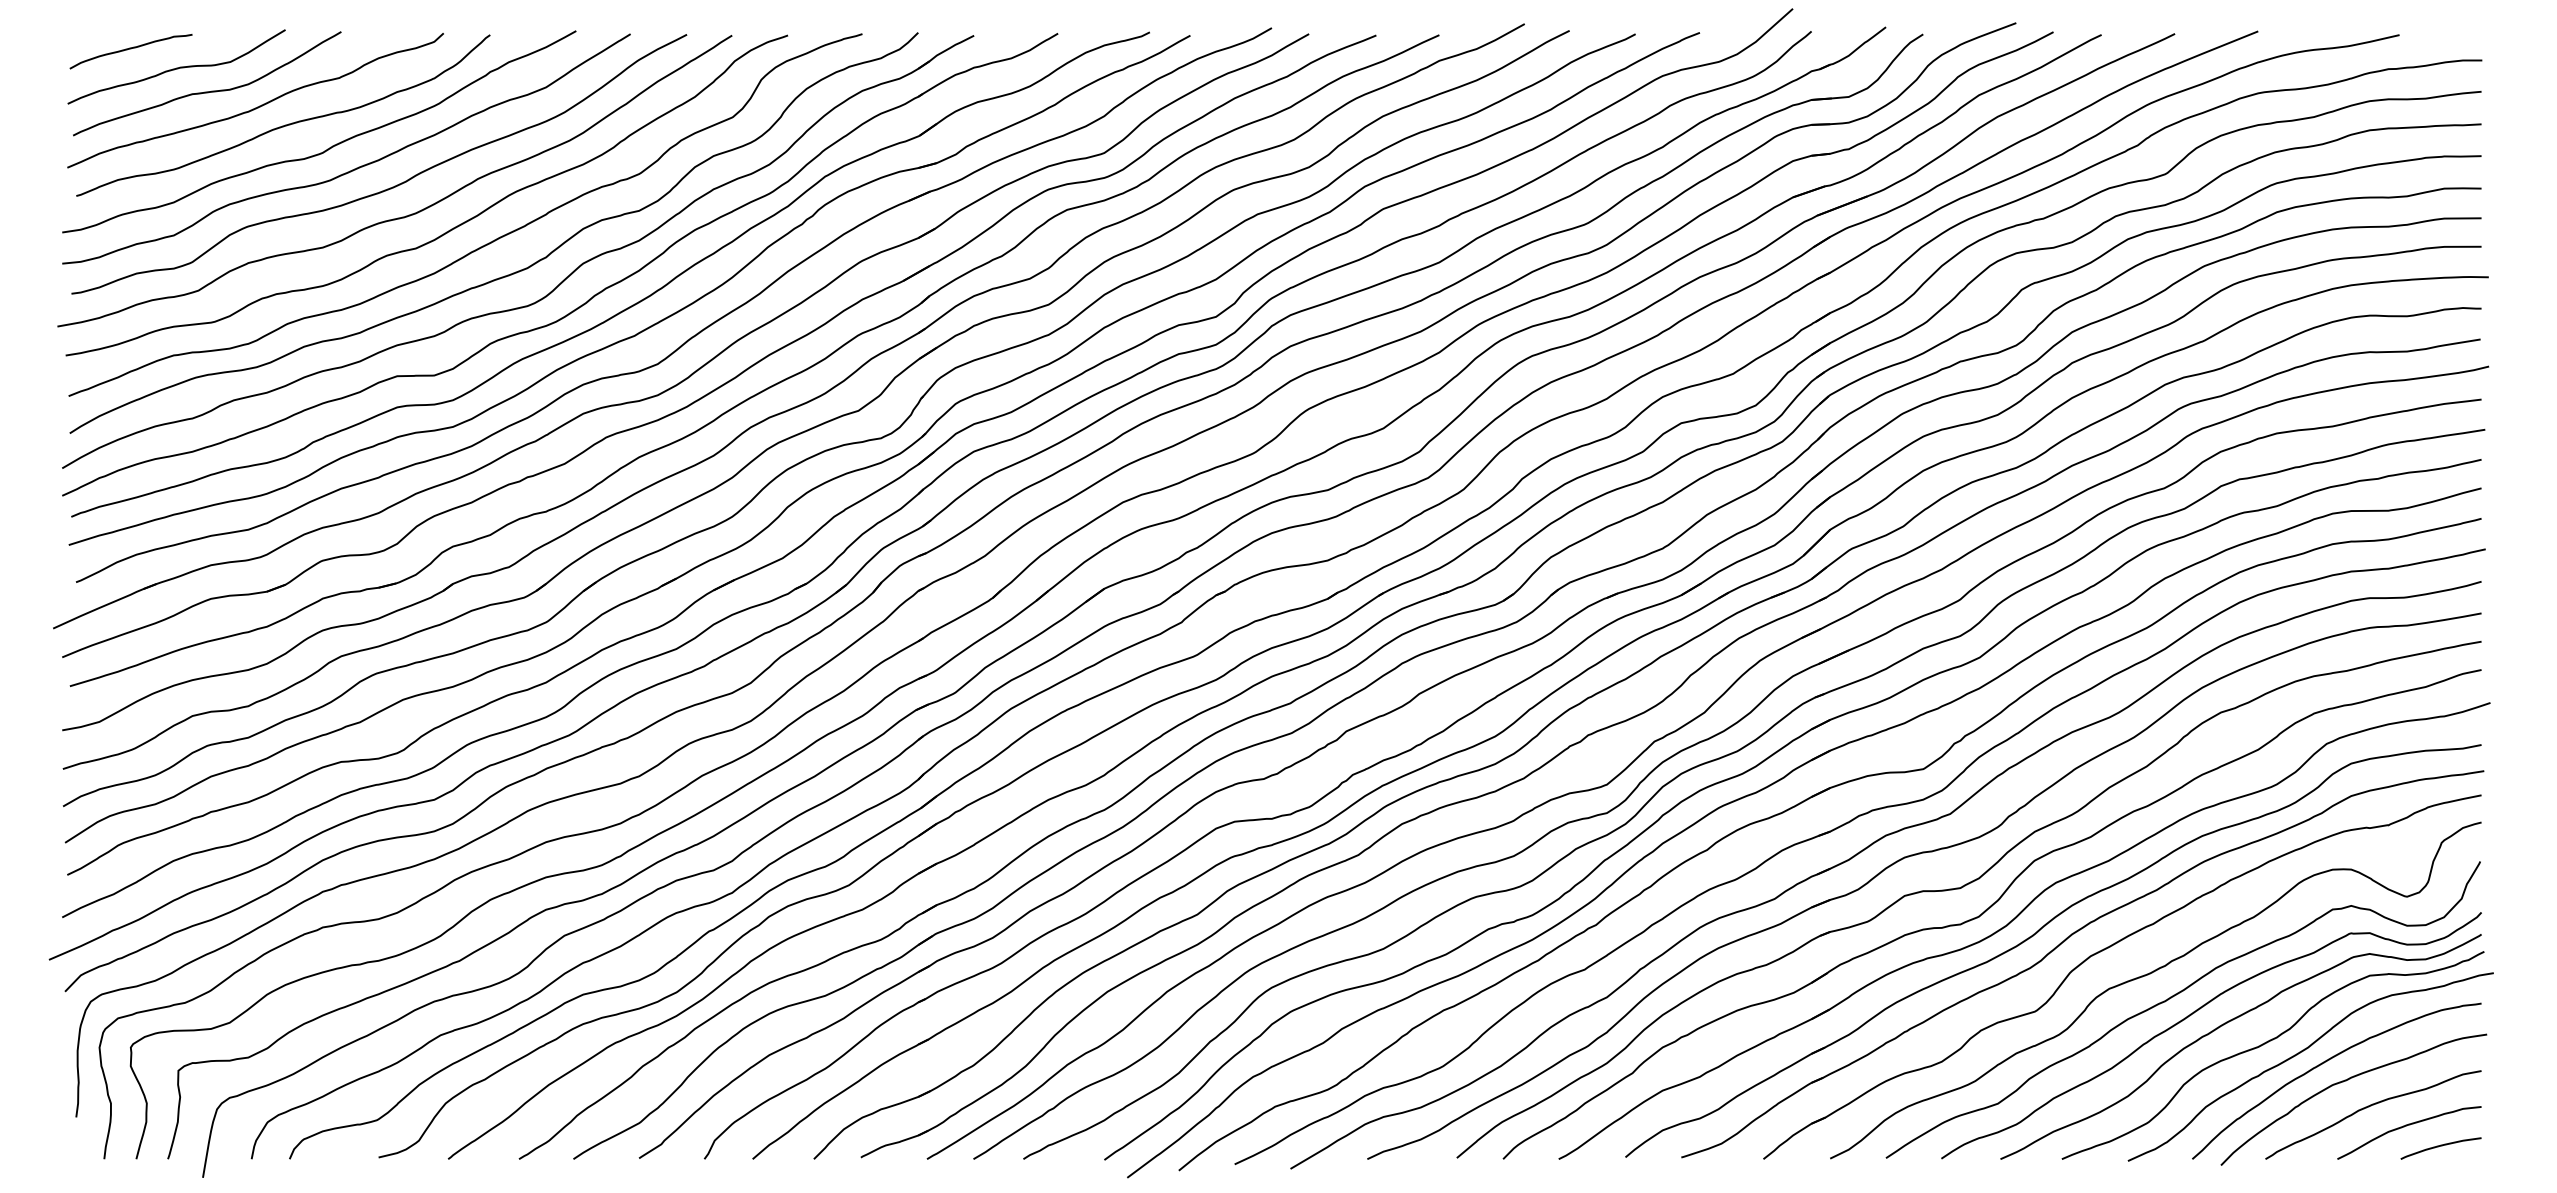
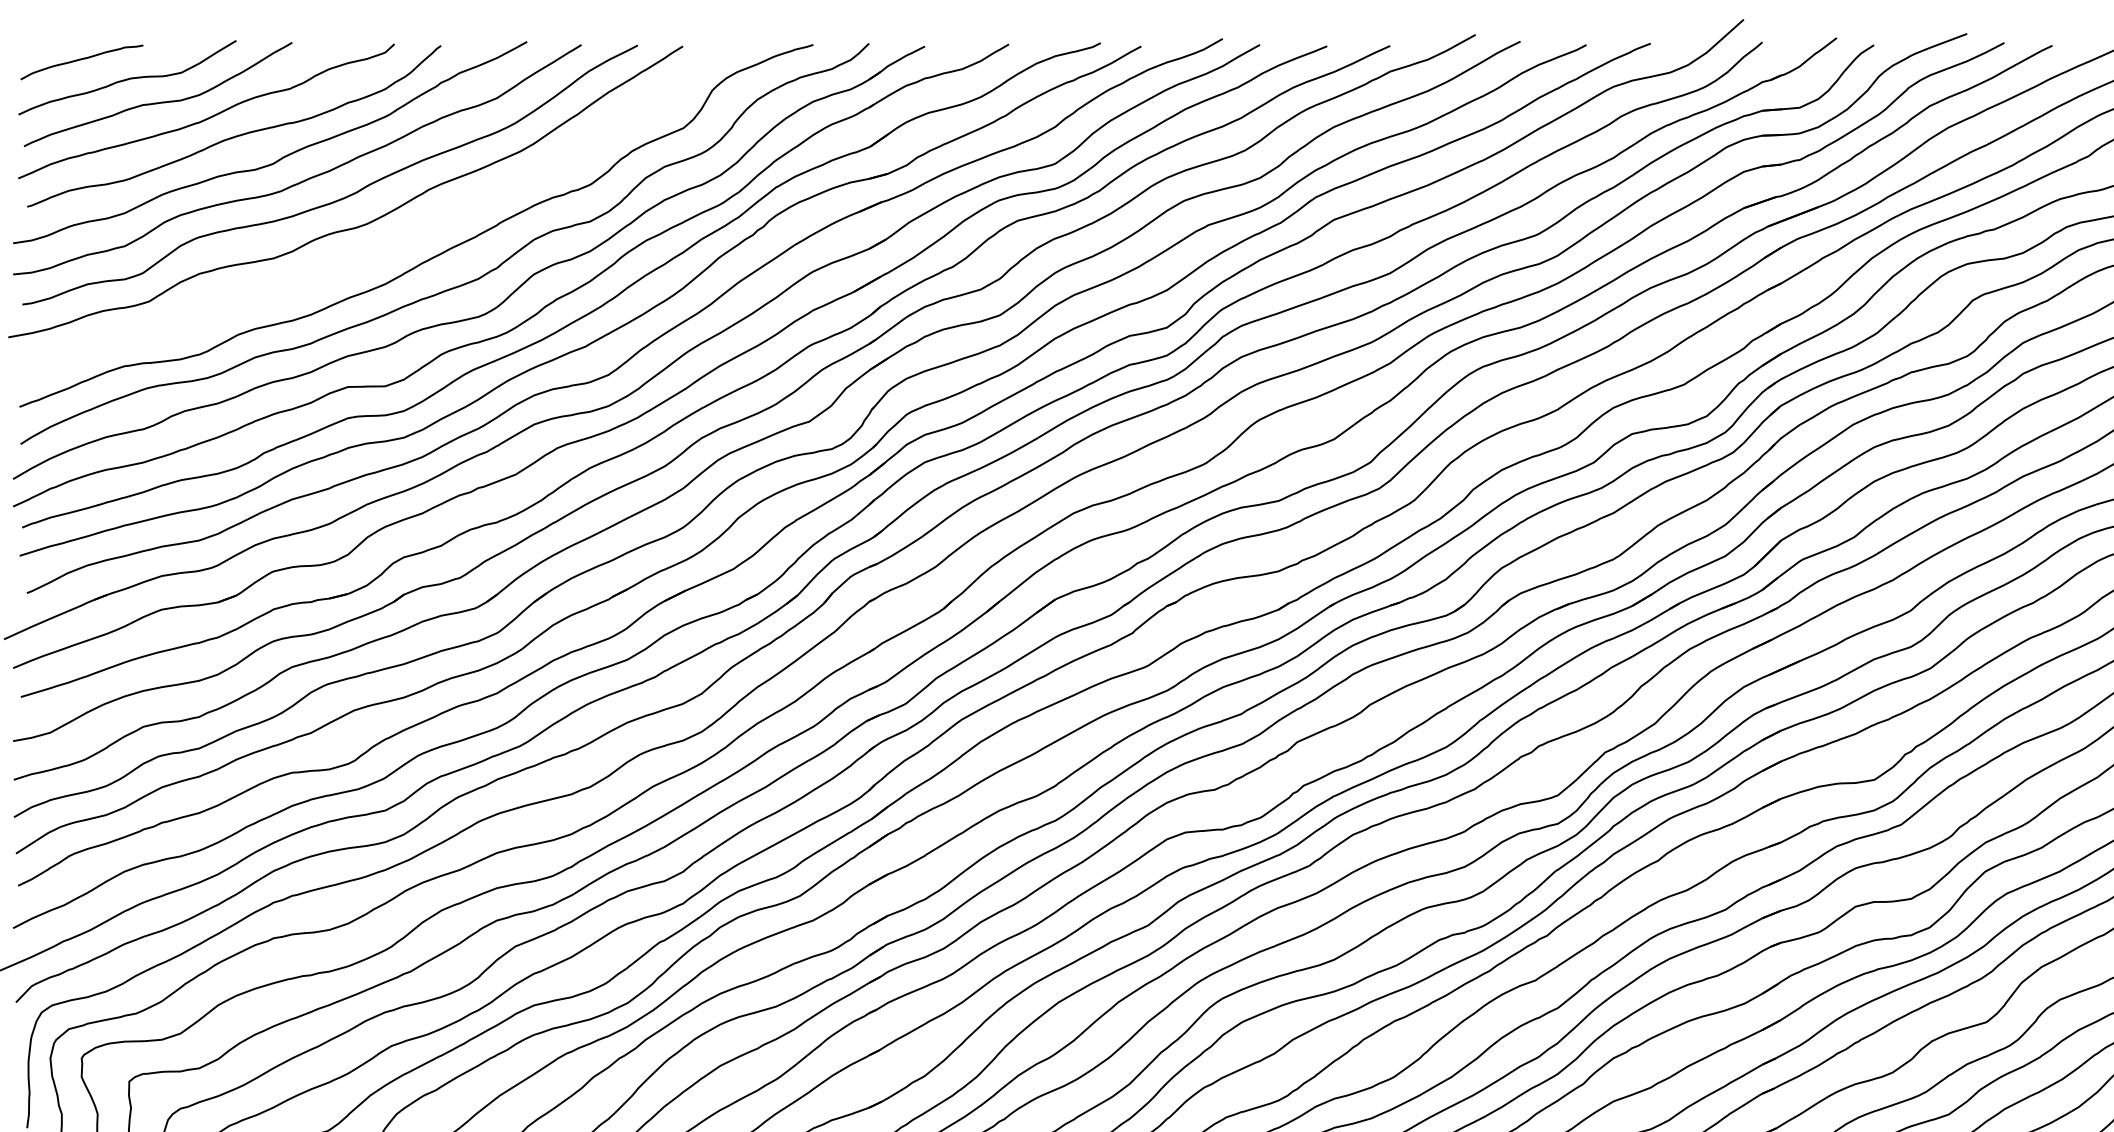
curve: (446, 231) -> (397, 242), removed

